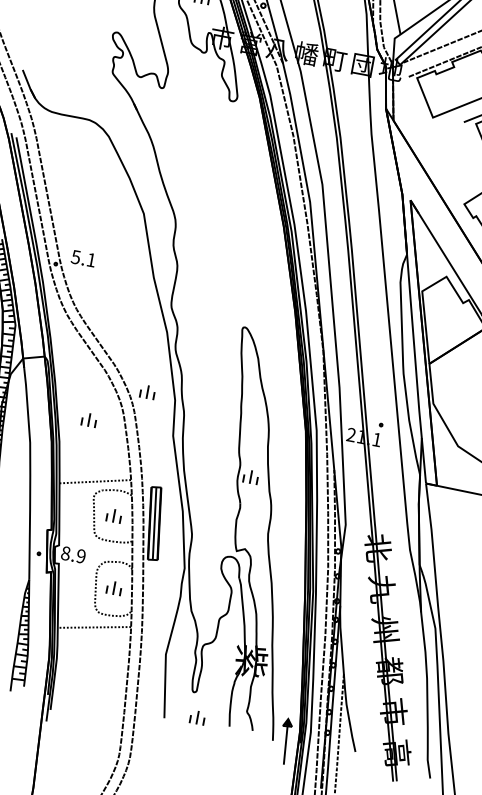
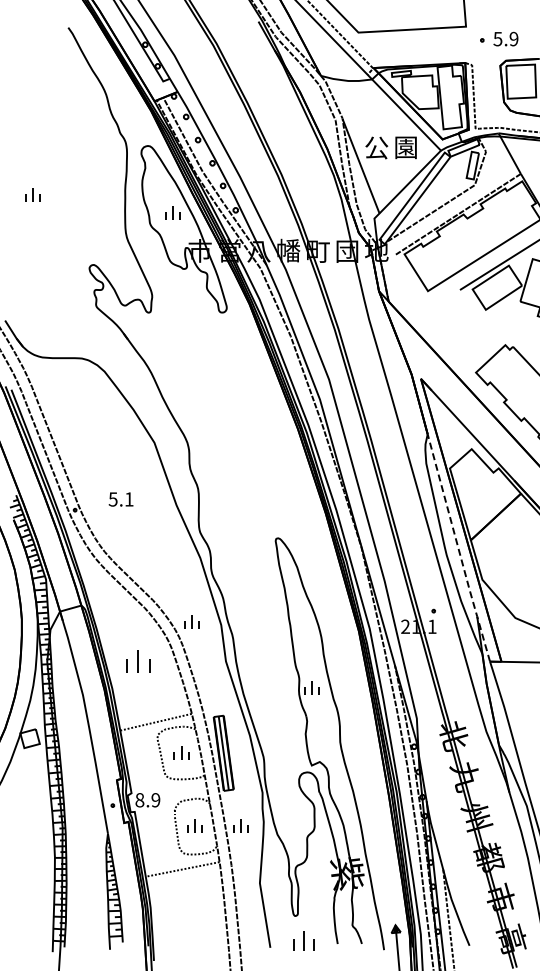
text: (82, 258) -> (120, 499), moved
line: (416, 369) -> (458, 548), solid -> dashed
part: (88, 419) -> (137, 660), size x1.6
part: (157, 595) -> (240, 825), added
part: (197, 717) -> (303, 940), size x1.4

